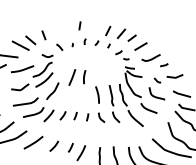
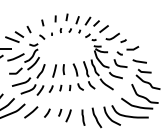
line: (94, 25) -> (66, 17), added
line: (62, 28) -> (42, 22), added
part: (77, 77) -> (58, 70), moved

